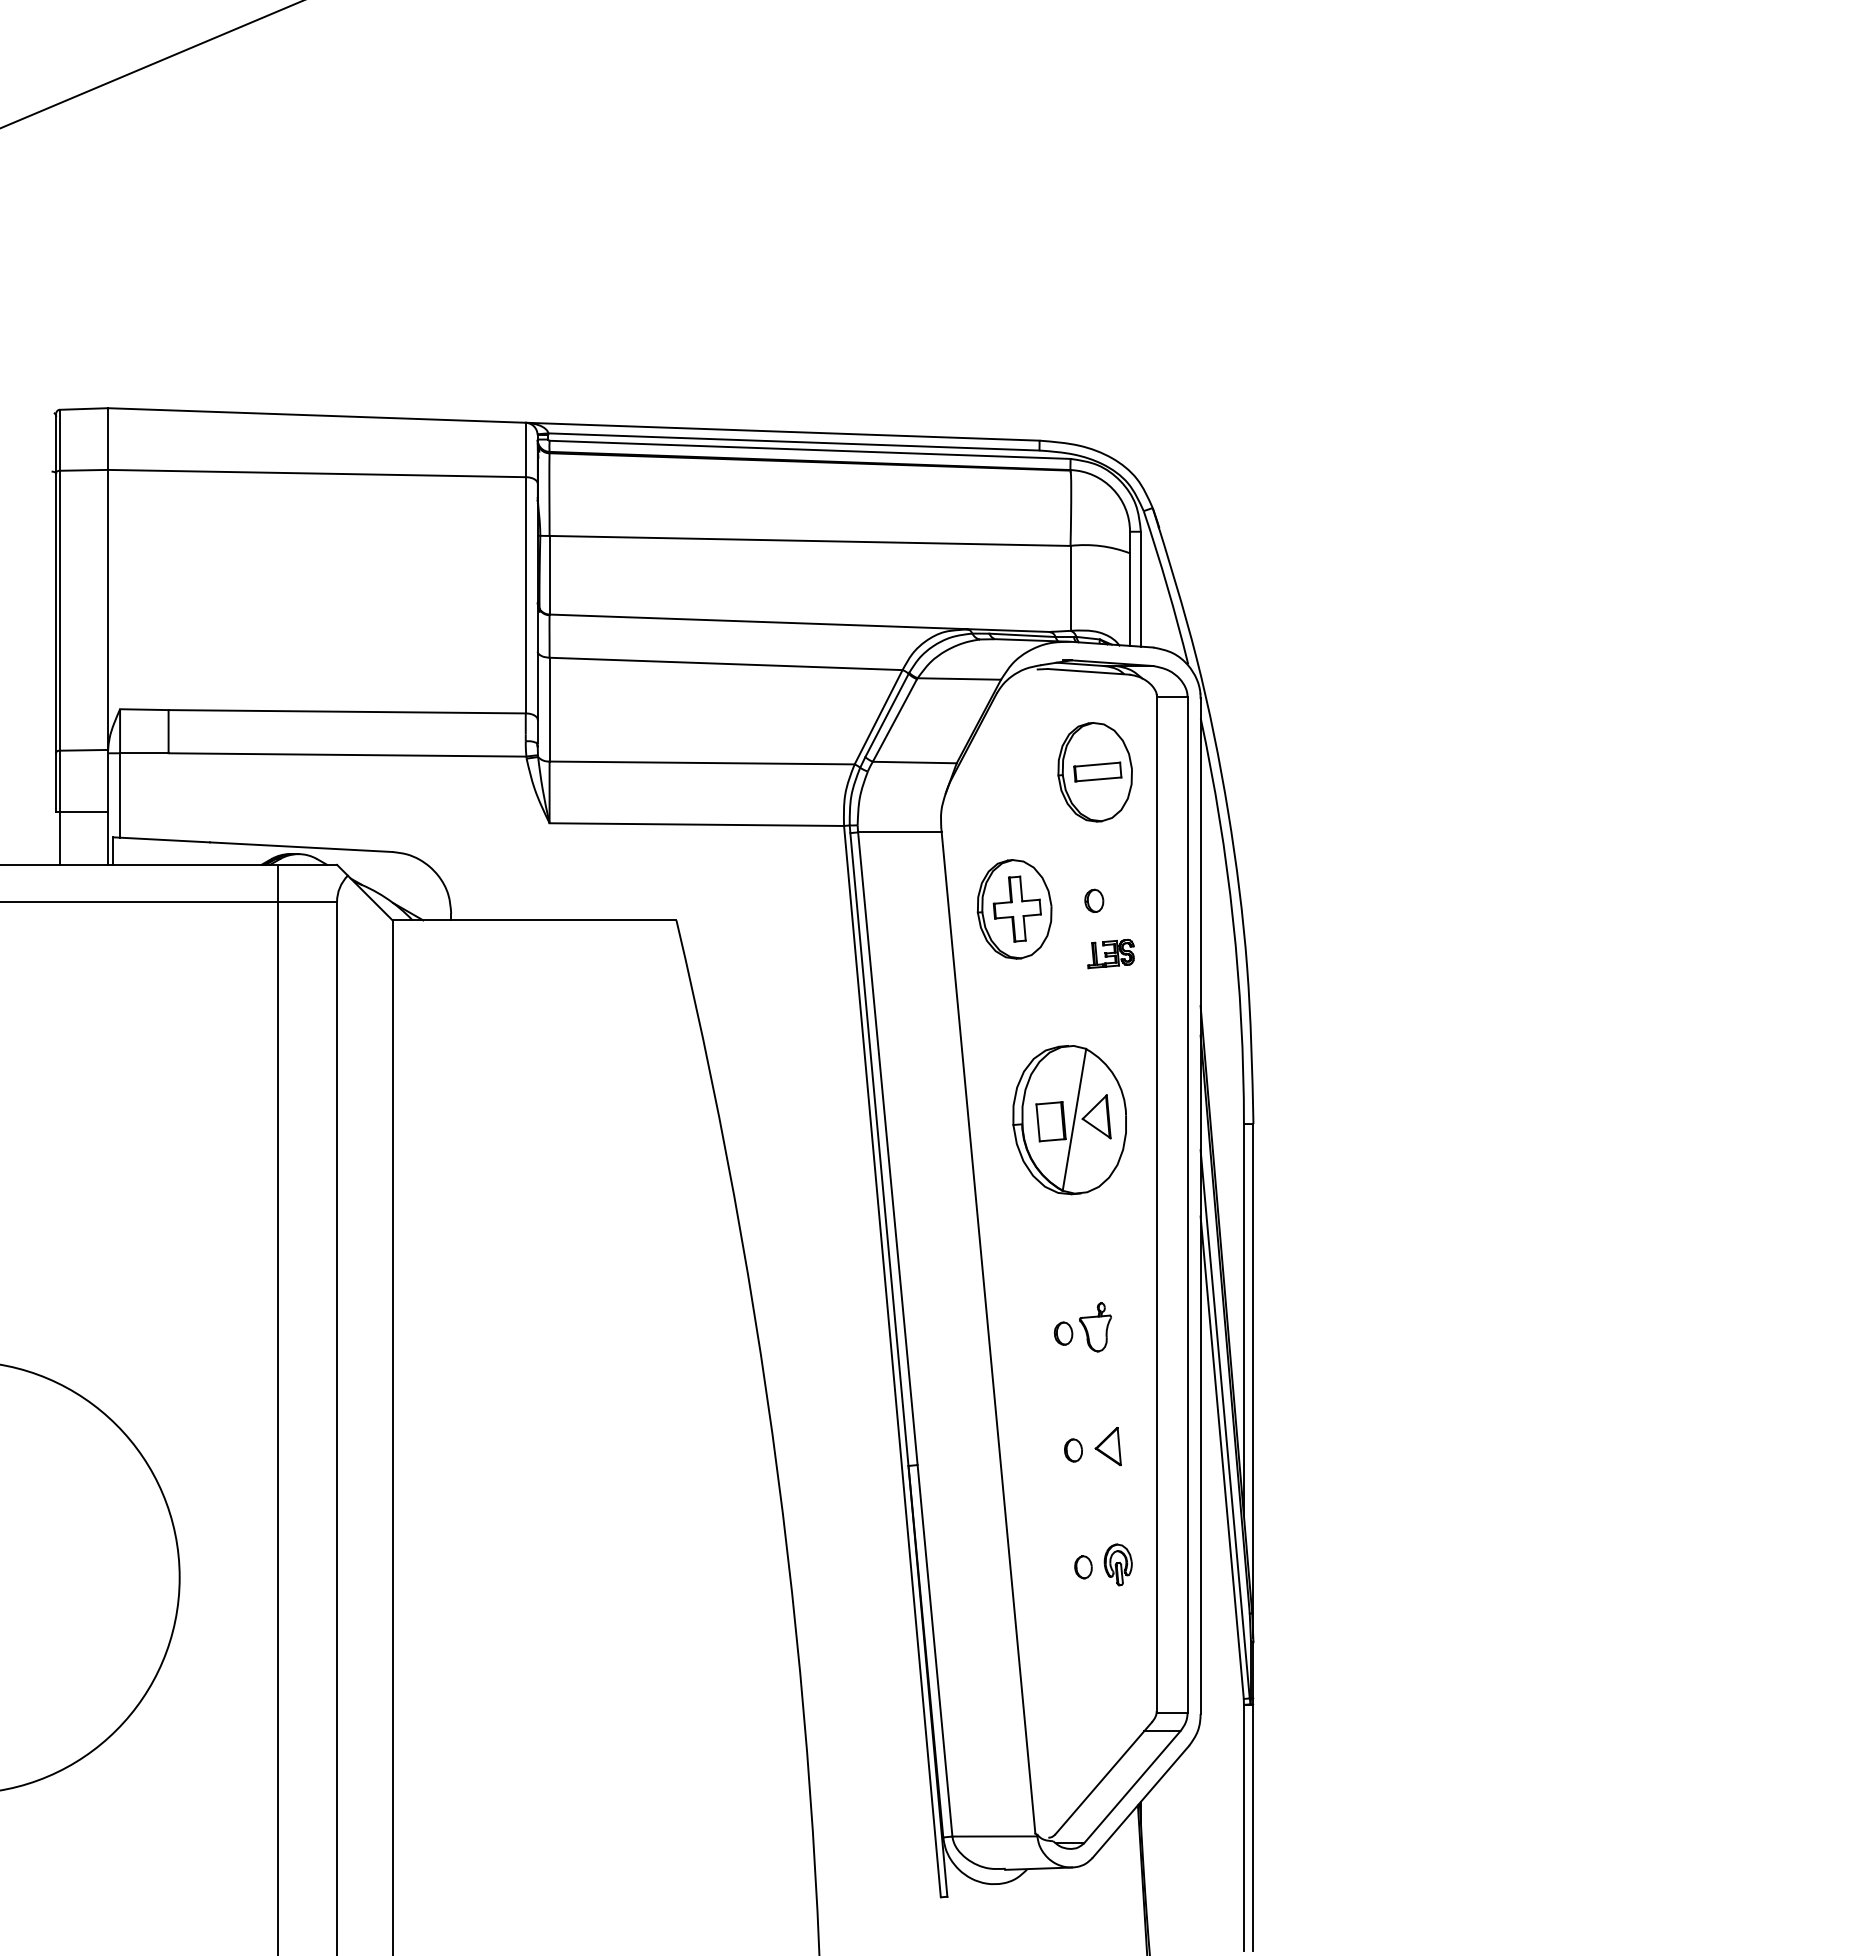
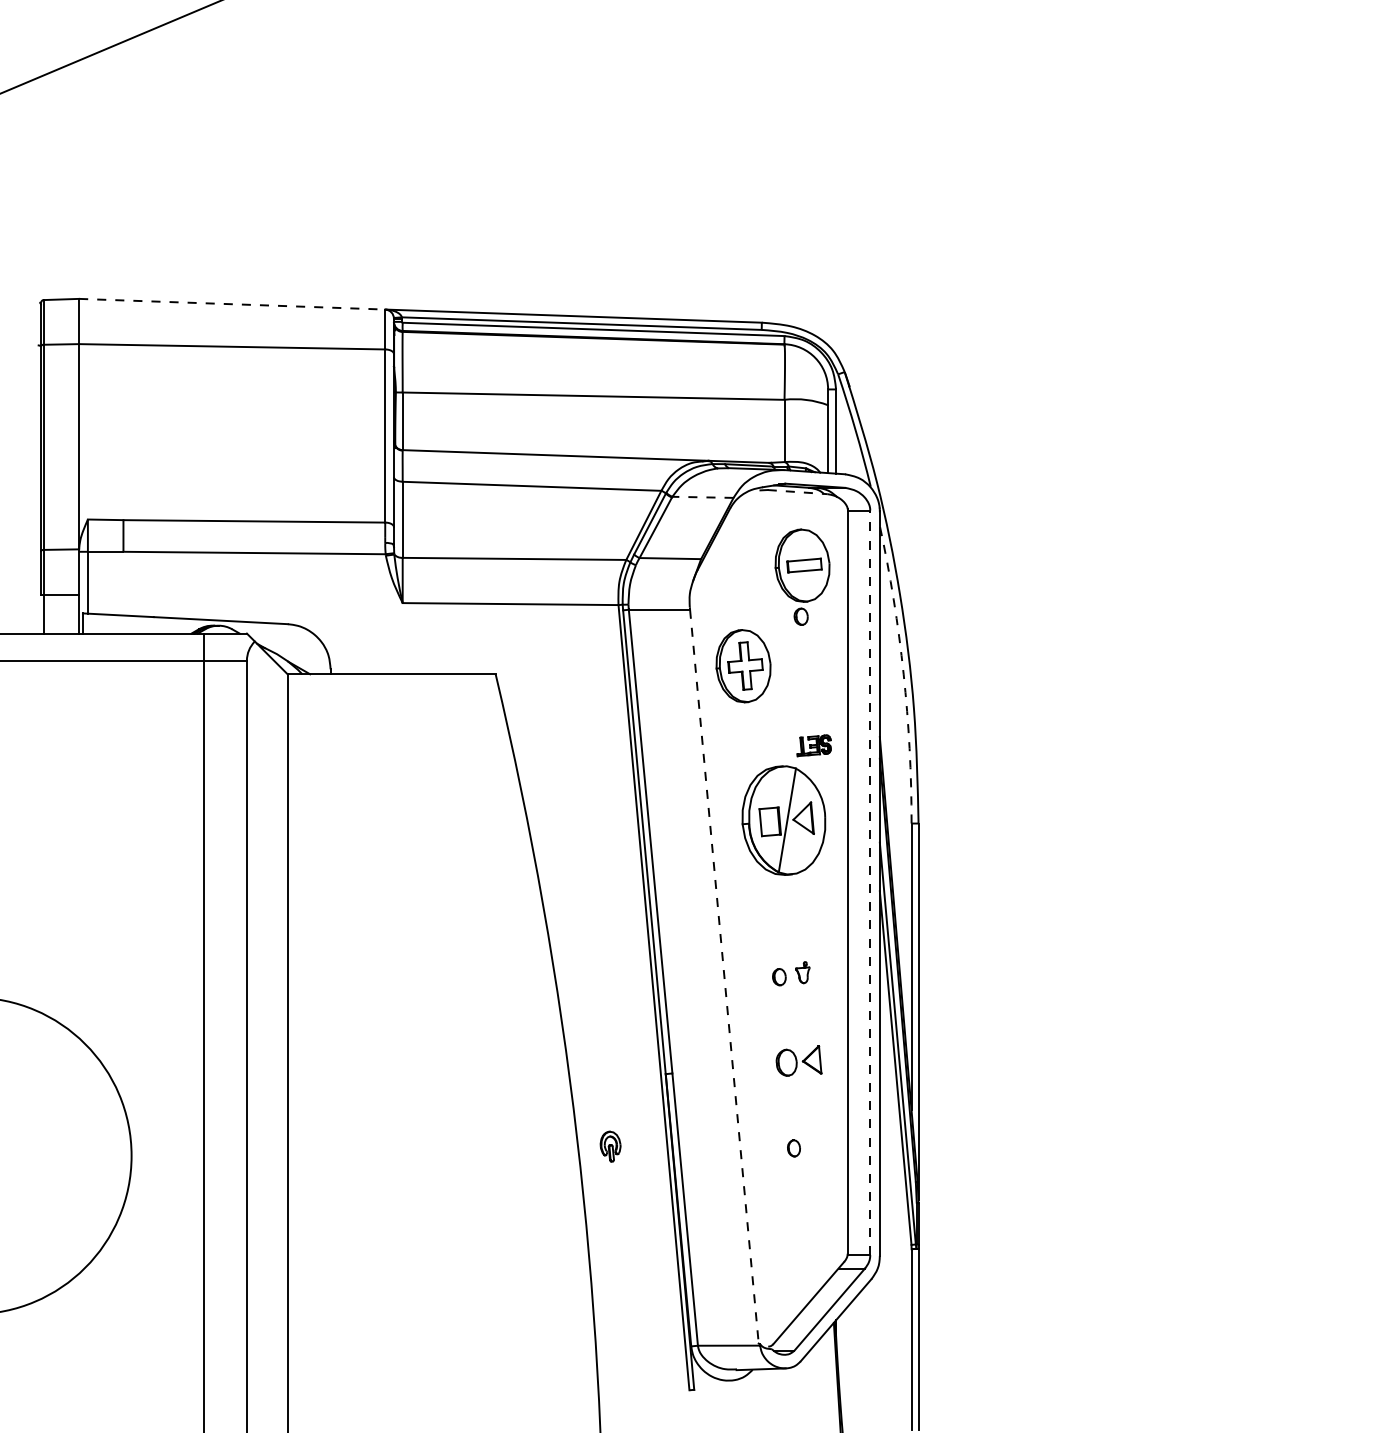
line: (316, 415) -> (231, 304), solid -> dashed
line: (1089, 671) -> (798, 491), solid -> dashed
line: (959, 678) -> (703, 496), solid -> dashed
part: (1094, 900) -> (801, 616), moved
arc: (1233, 920) -> (903, 674), solid -> dashed
part: (1110, 953) -> (813, 745), moved
line: (1187, 1204) -> (870, 882), solid -> dashed
part: (1095, 1327) -> (802, 972), size x0.6
line: (988, 1332) -> (724, 976), solid -> dashed
part: (1073, 1450) -> (786, 1062), size x1.6
part: (1117, 1564) -> (610, 1146), moved

